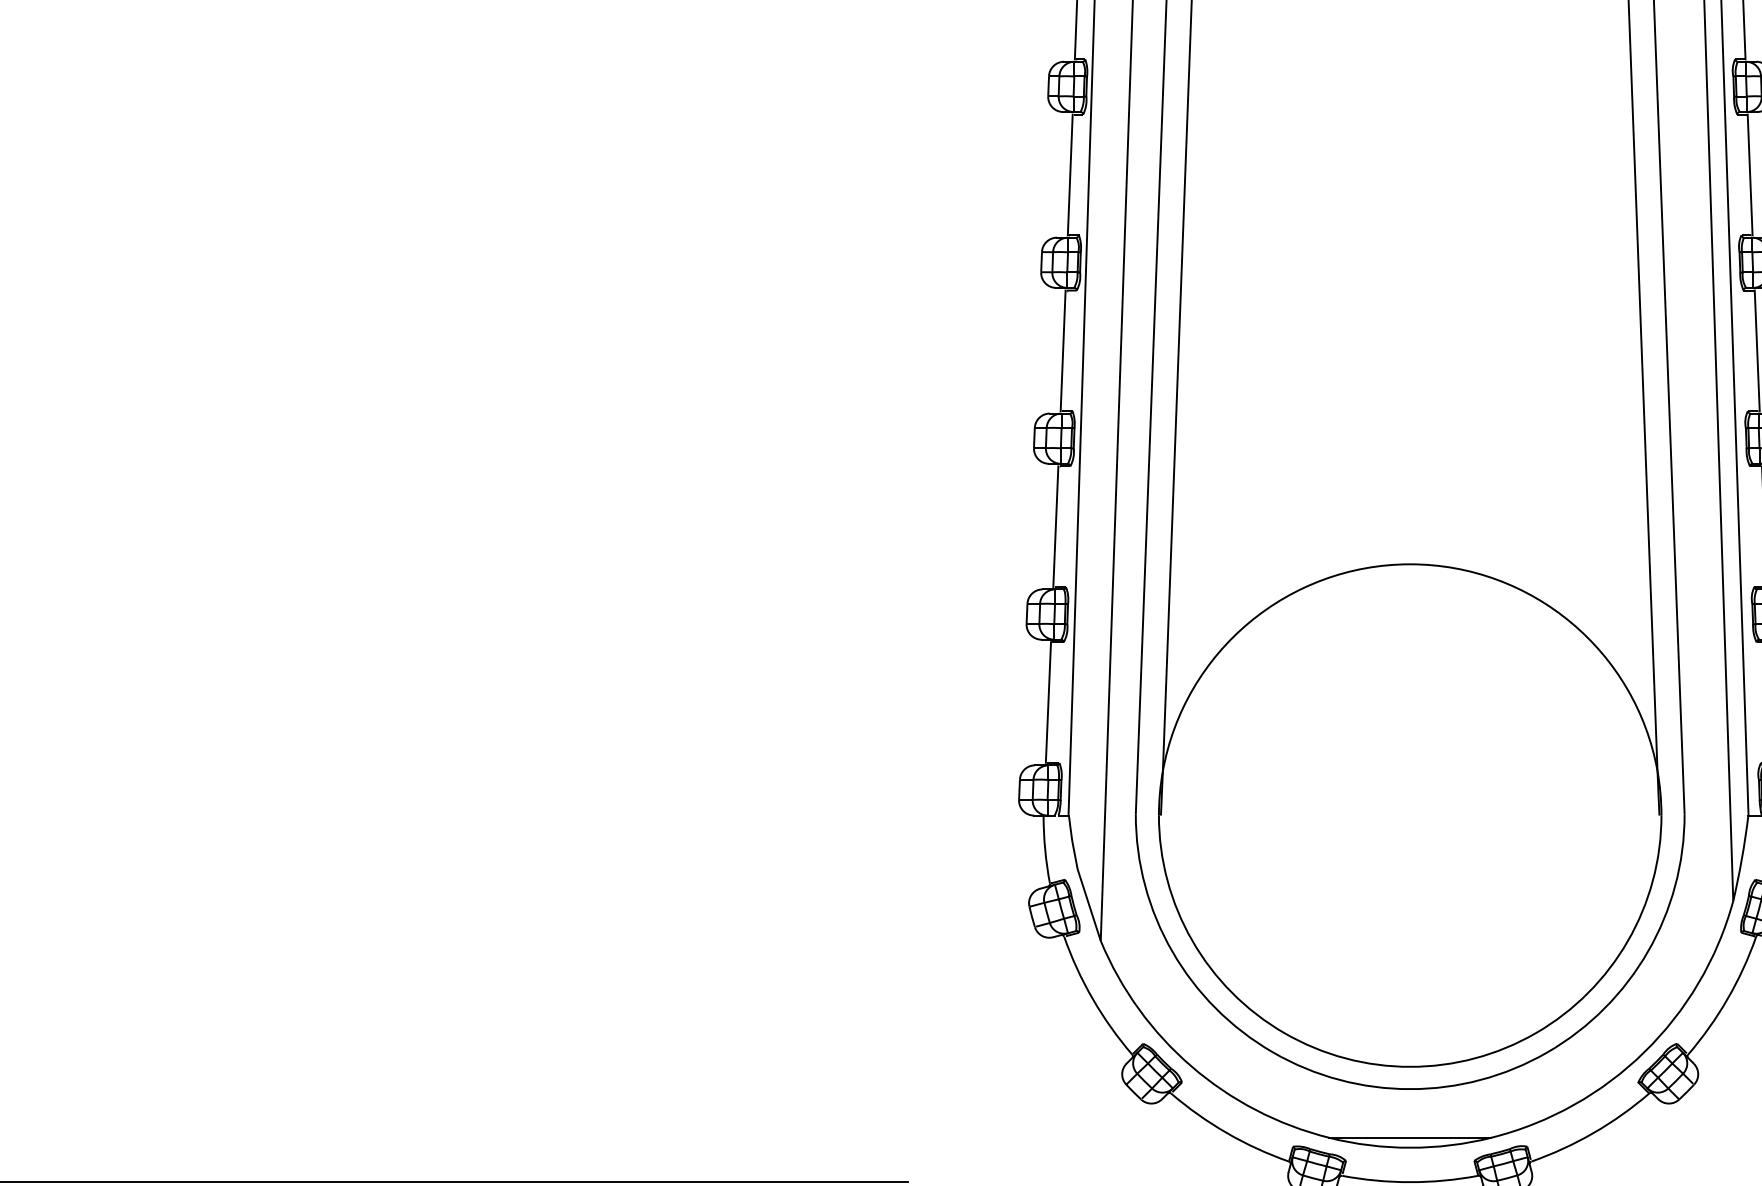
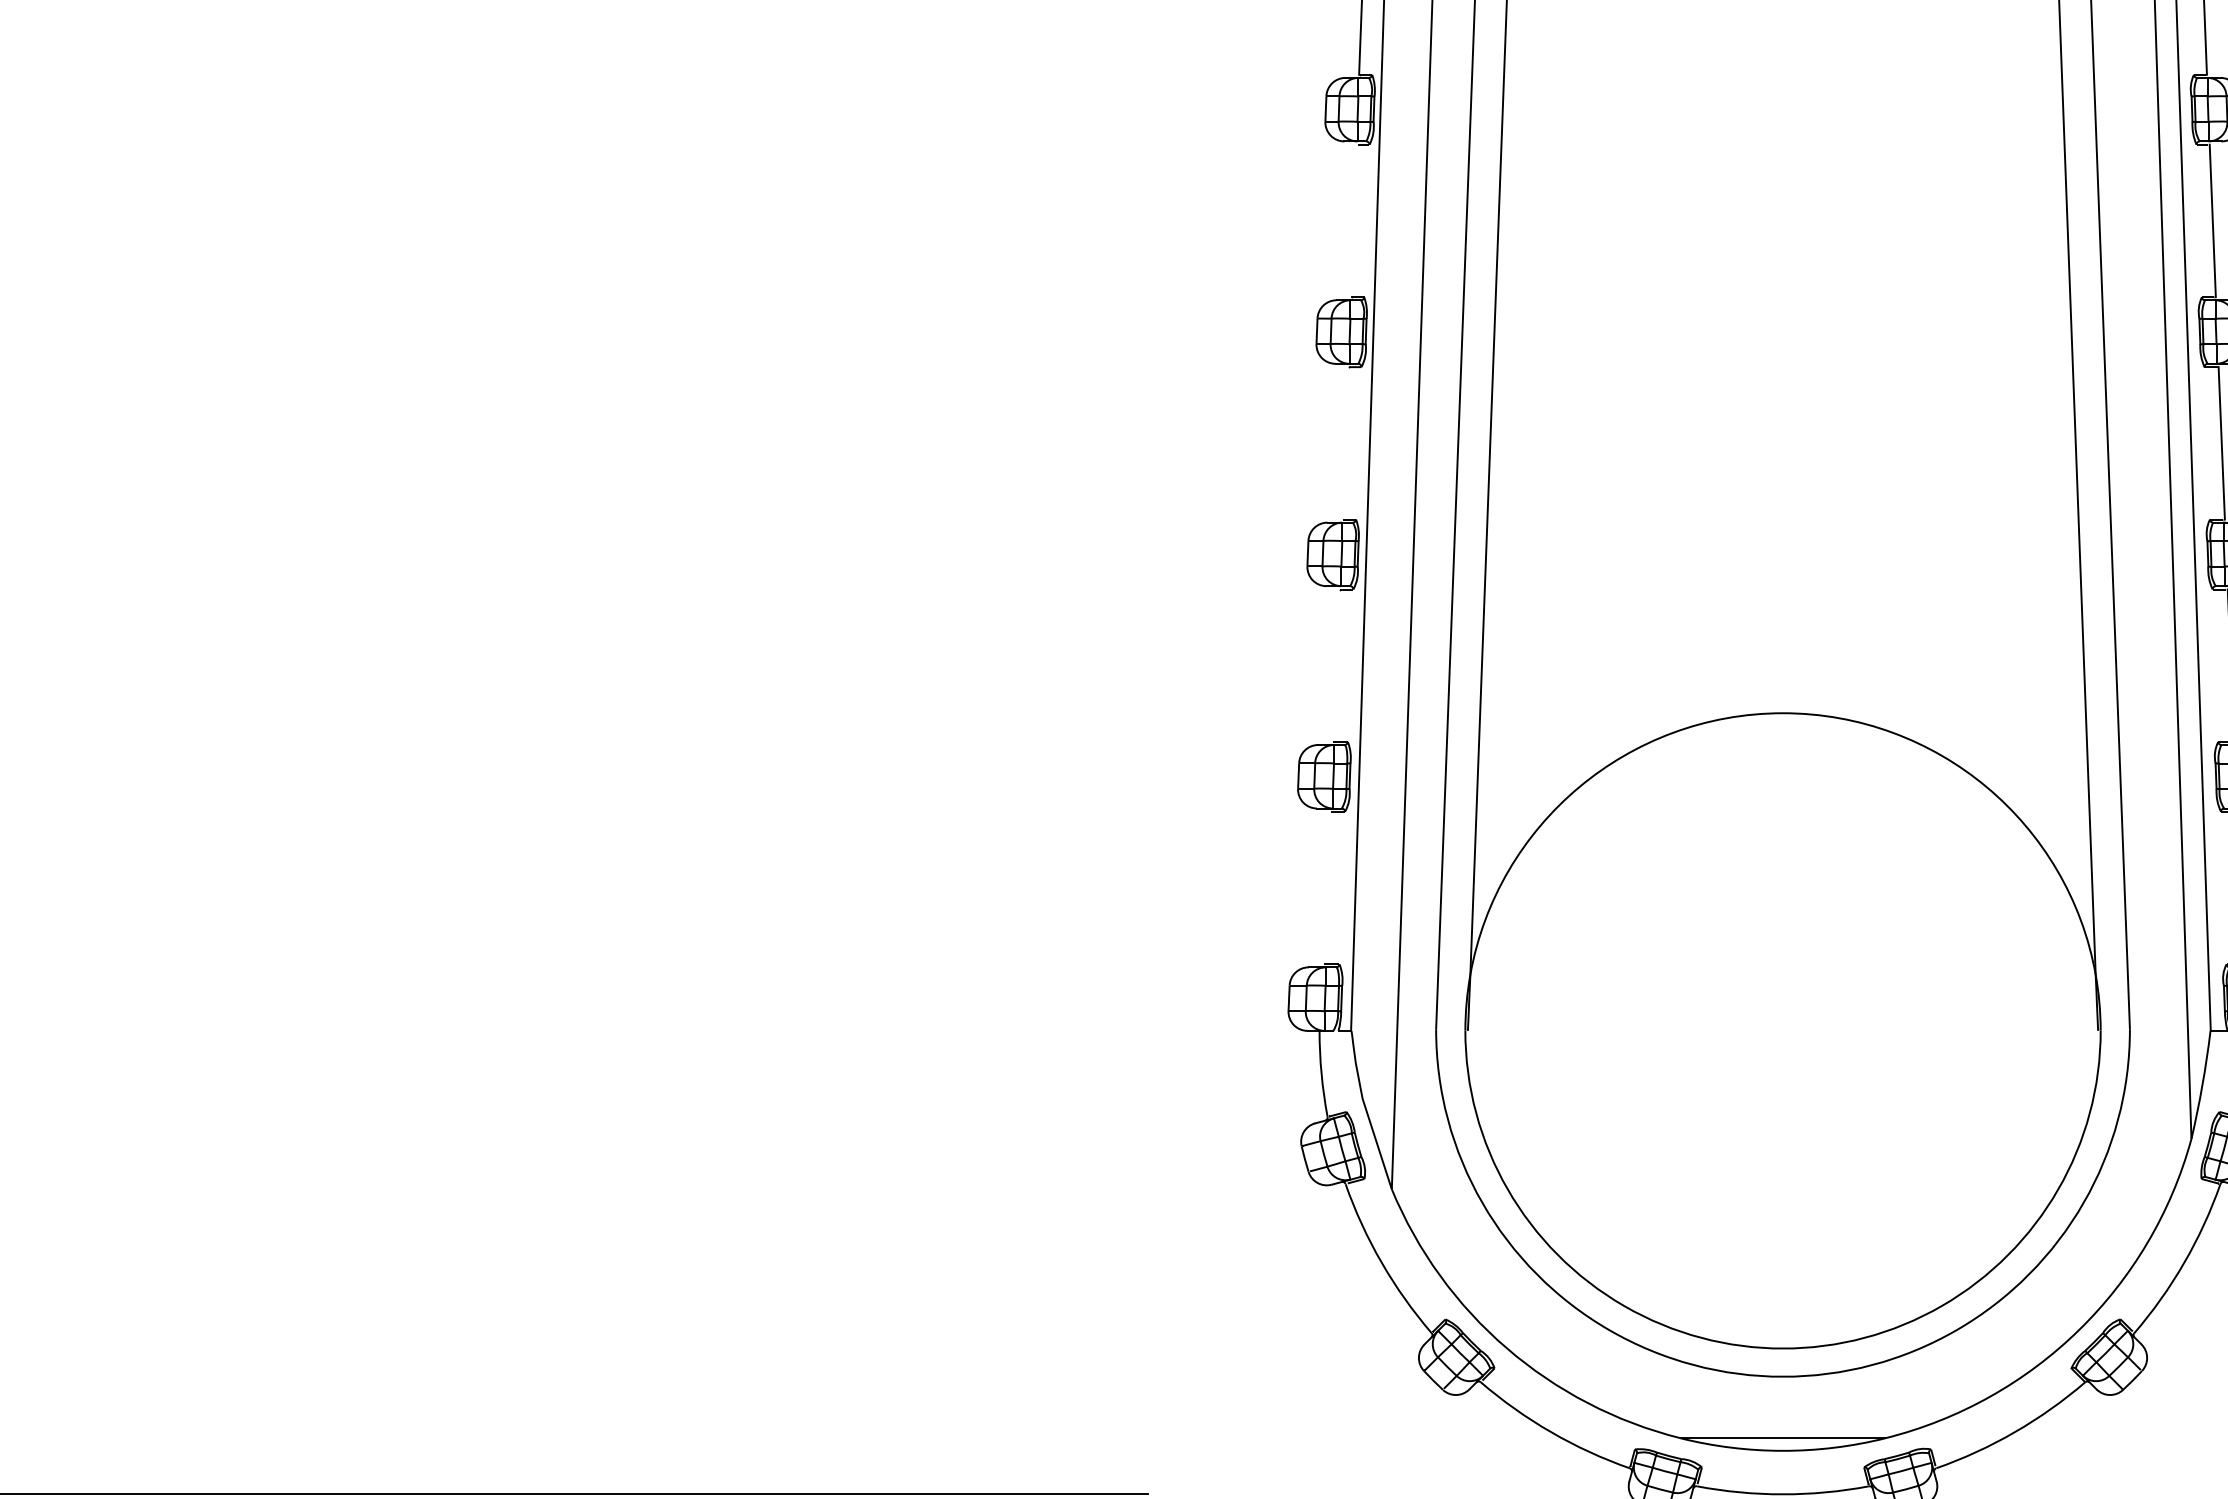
line: (1070, 174) -> (1353, 220), removed
line: (1063, 350) -> (1344, 443), removed
line: (1055, 526) -> (1334, 665), removed
line: (1048, 702) -> (1325, 887), removed

